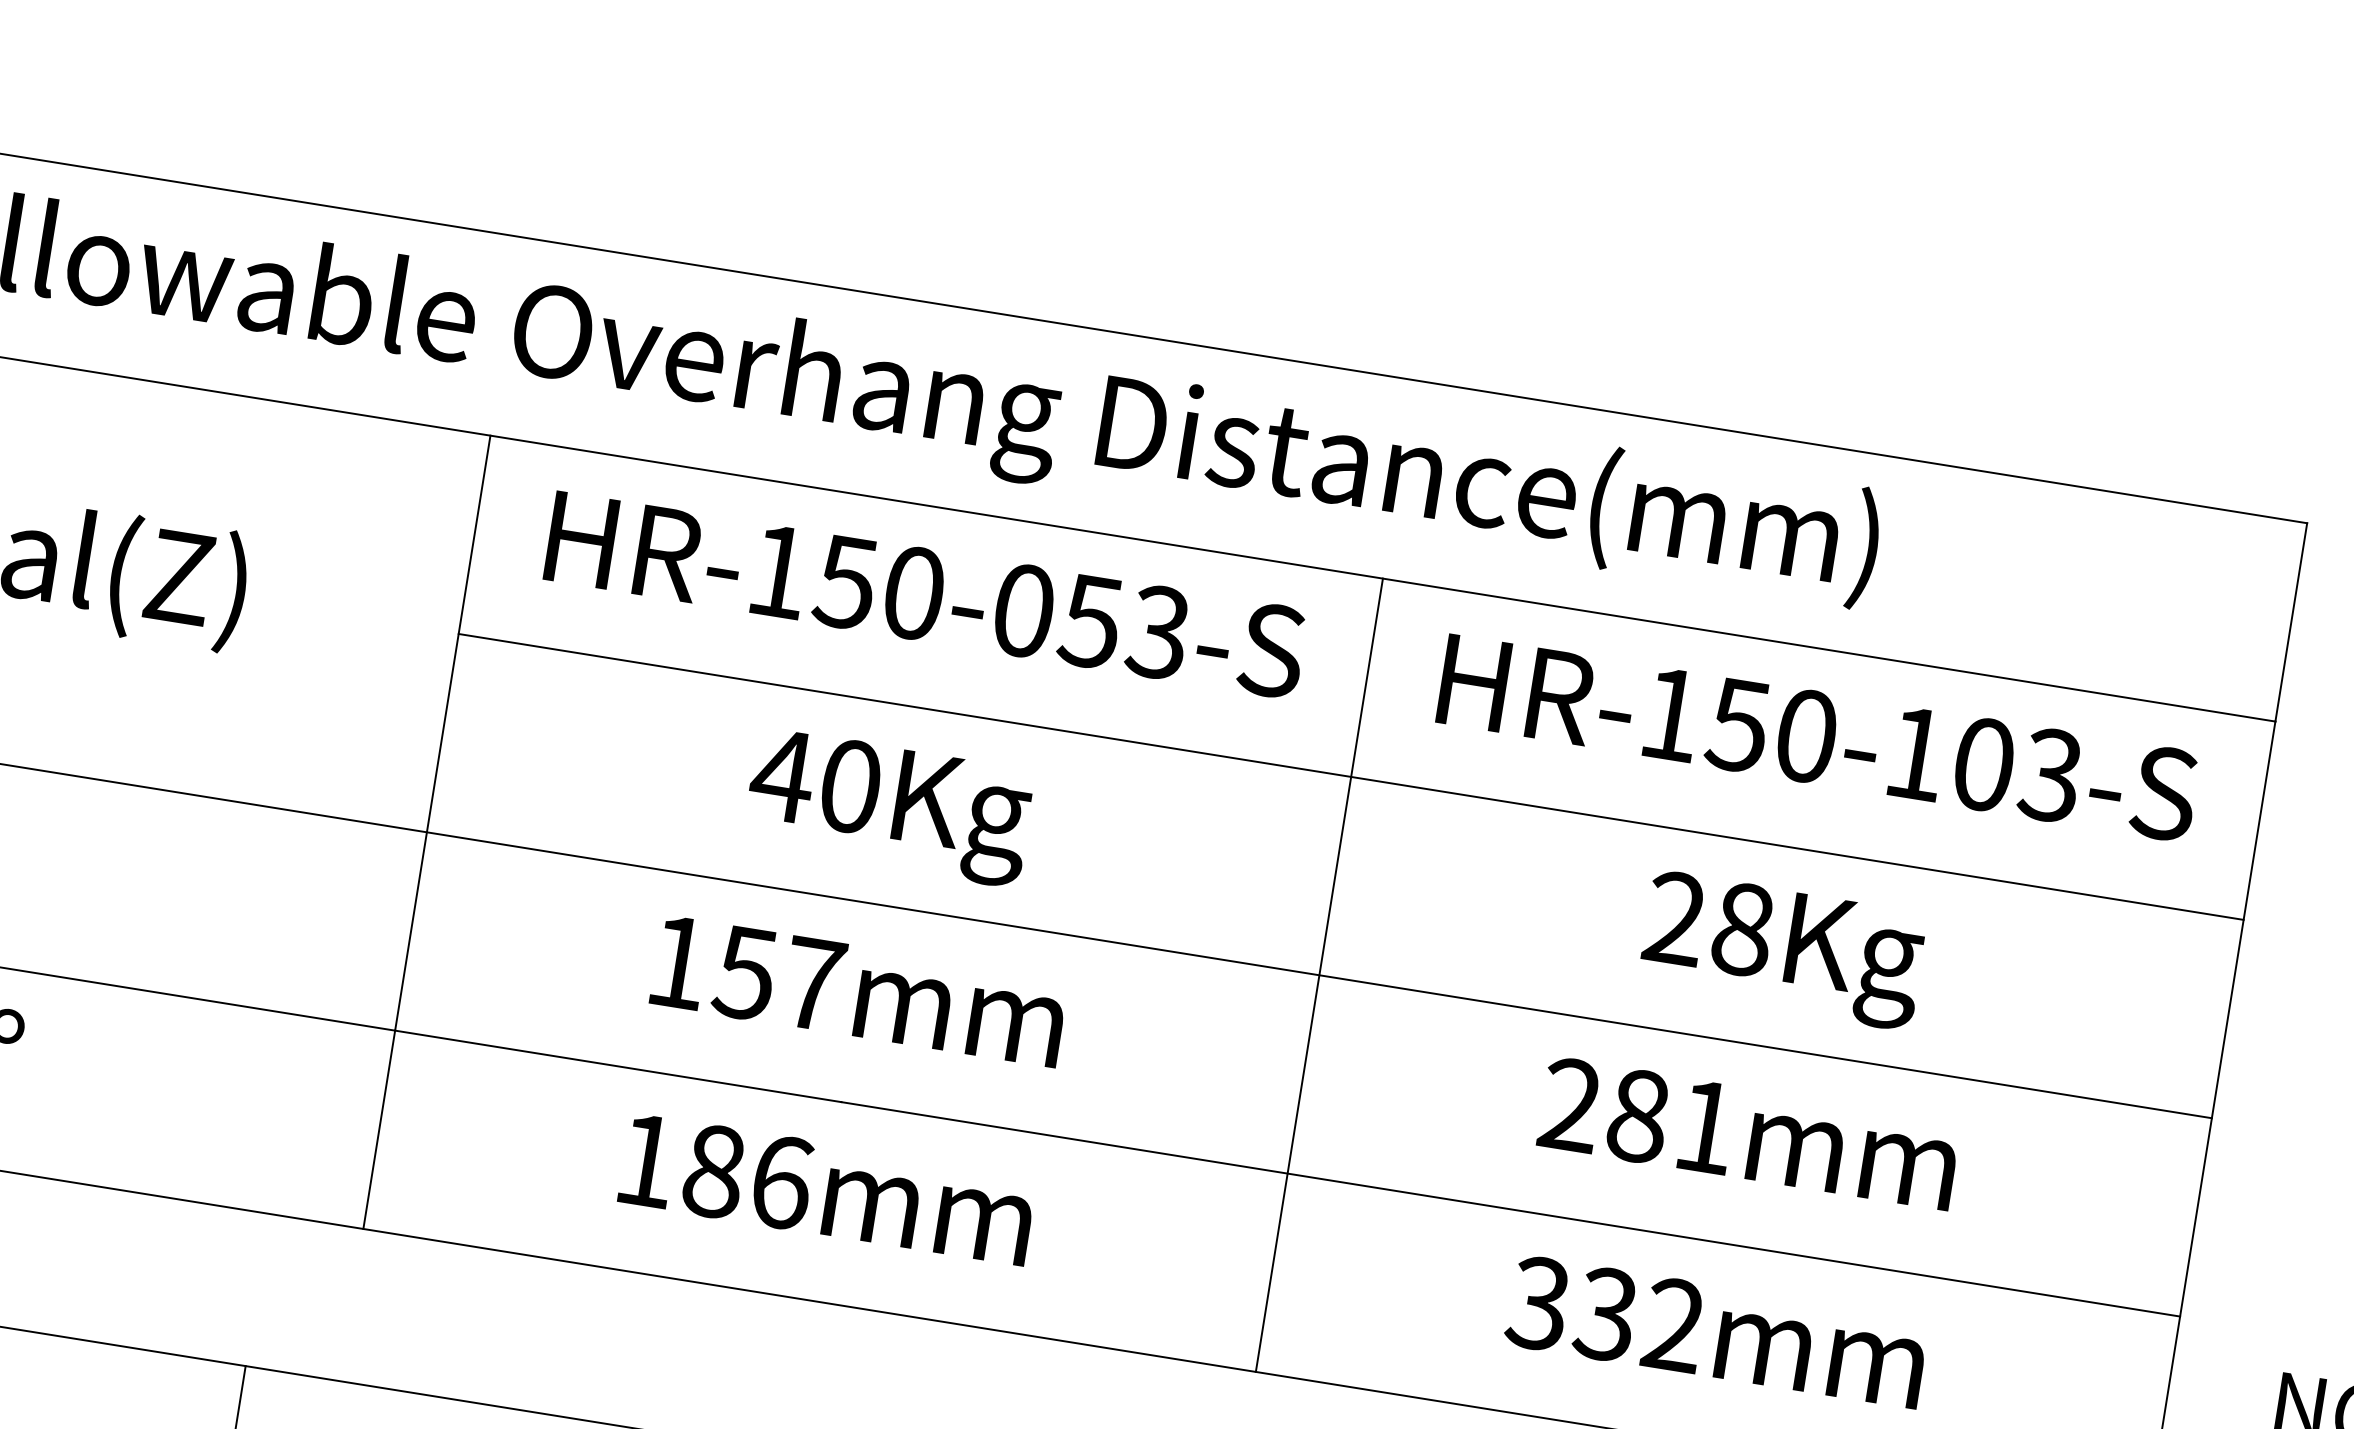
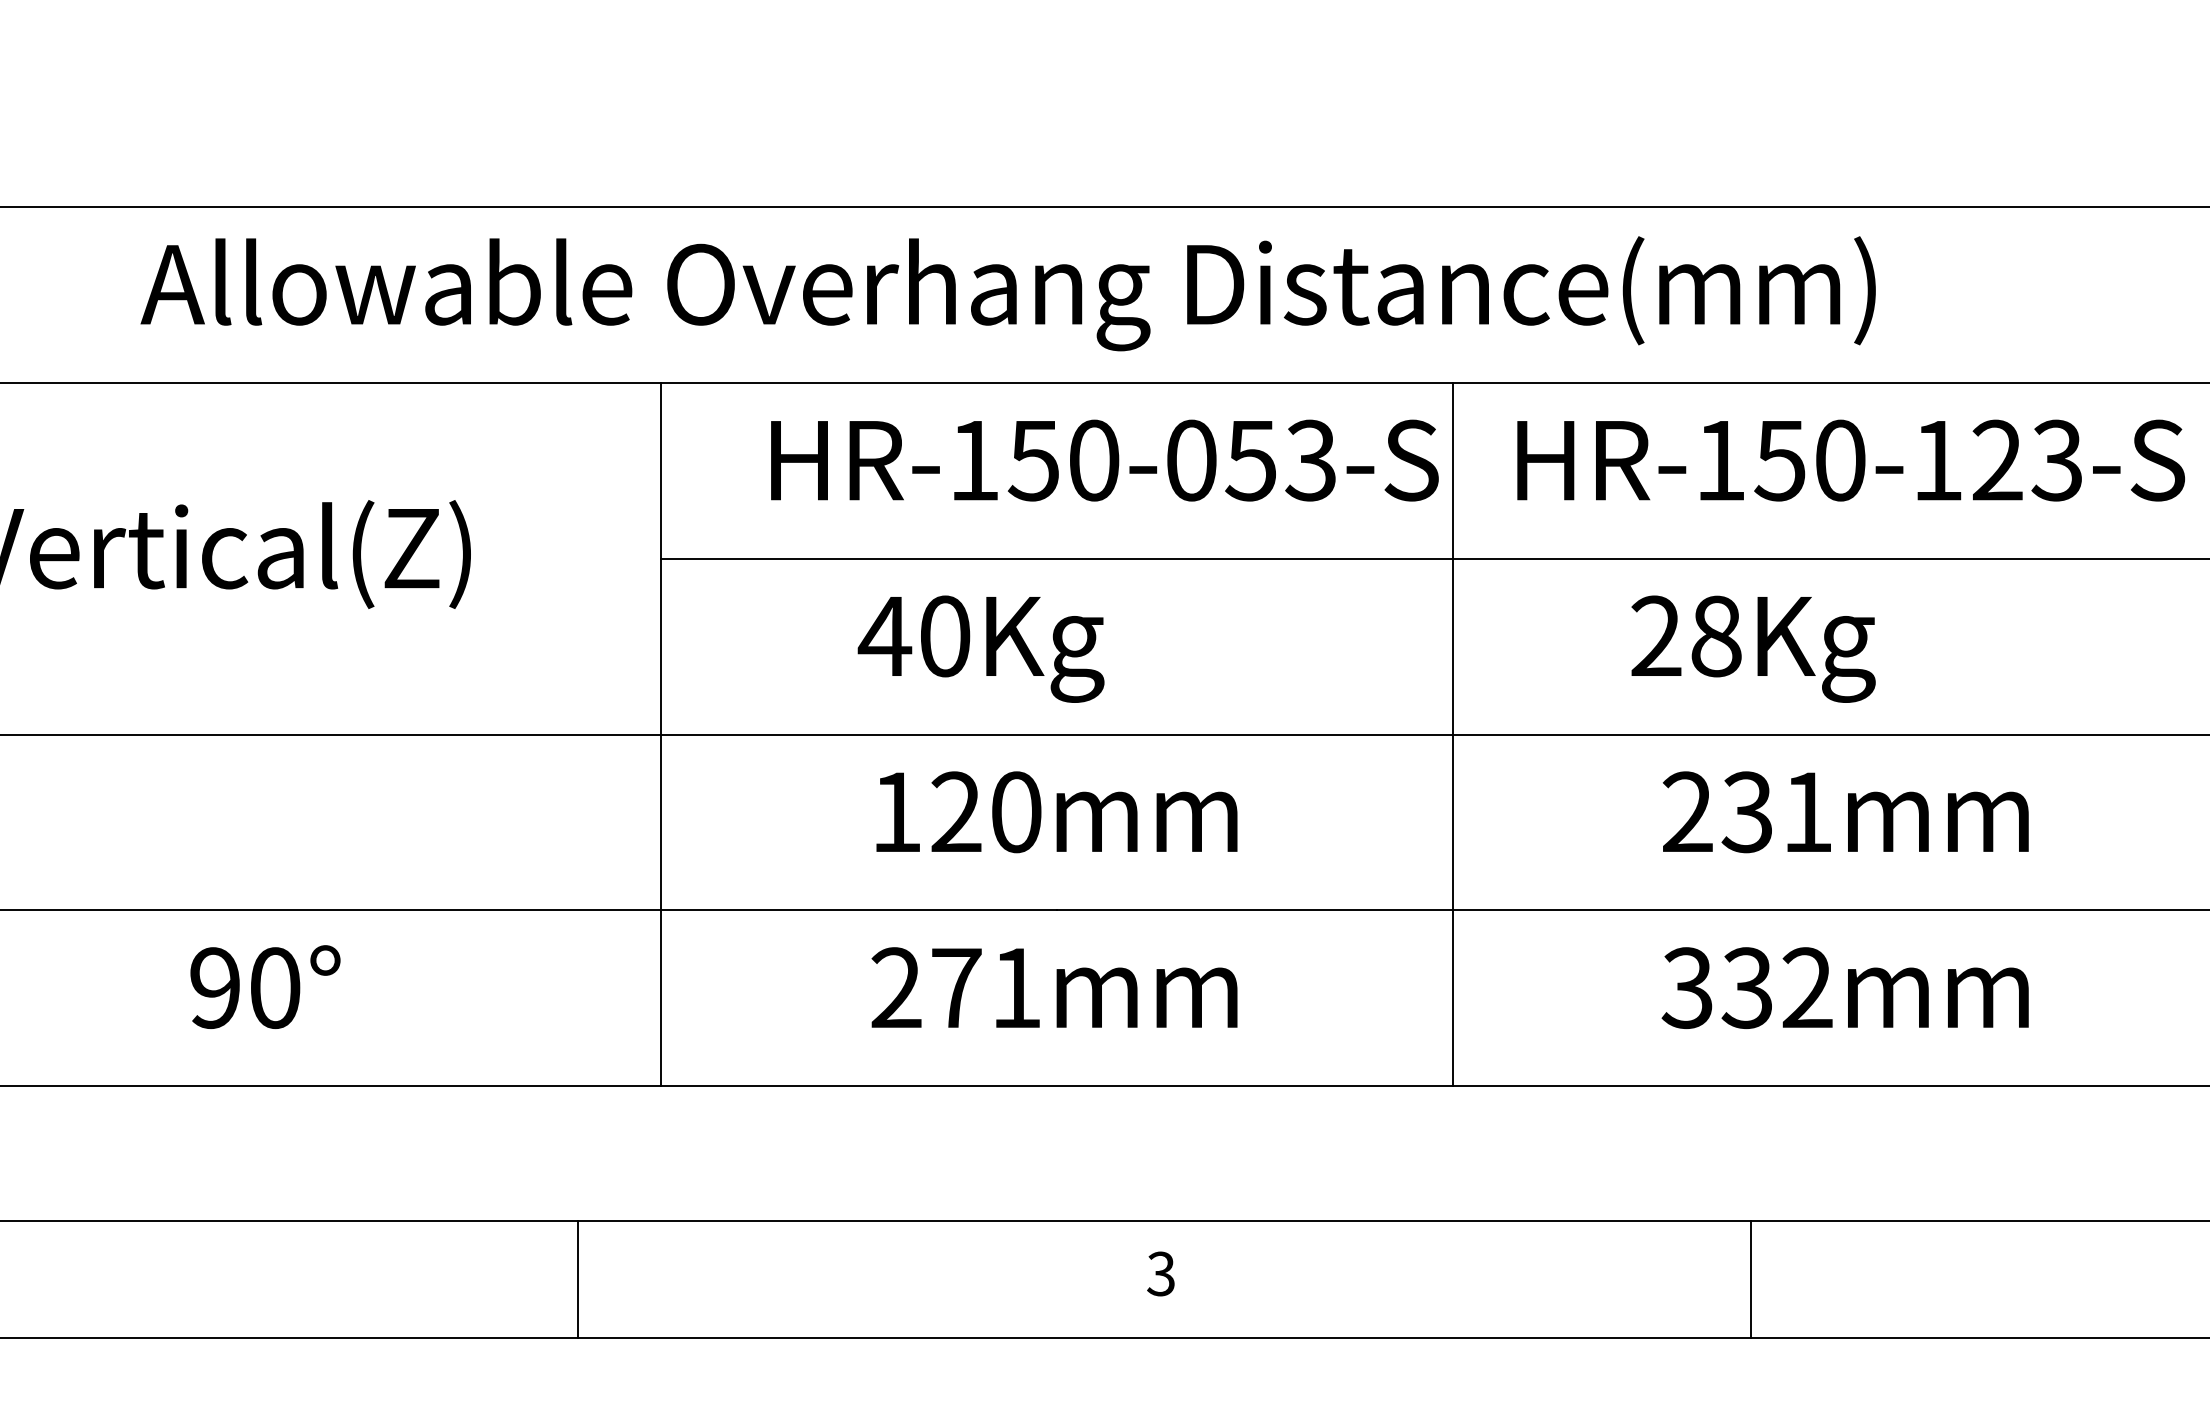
text: (925, 595) -> (1104, 460), moved
text: (1983, 764) -> (1997, 460), HR-150-103-S -> HR-150-123-S
text: (888, 806) -> (980, 648), moved
text: (1782, 949) -> (1753, 648), moved
text: (778, 978) -> (985, 812), 157mm -> 120mm
text: (1638, 1116) -> (1747, 812), 281mm -> 231mm
text: (714, 1171) -> (956, 988), 186mm -> 271mm

